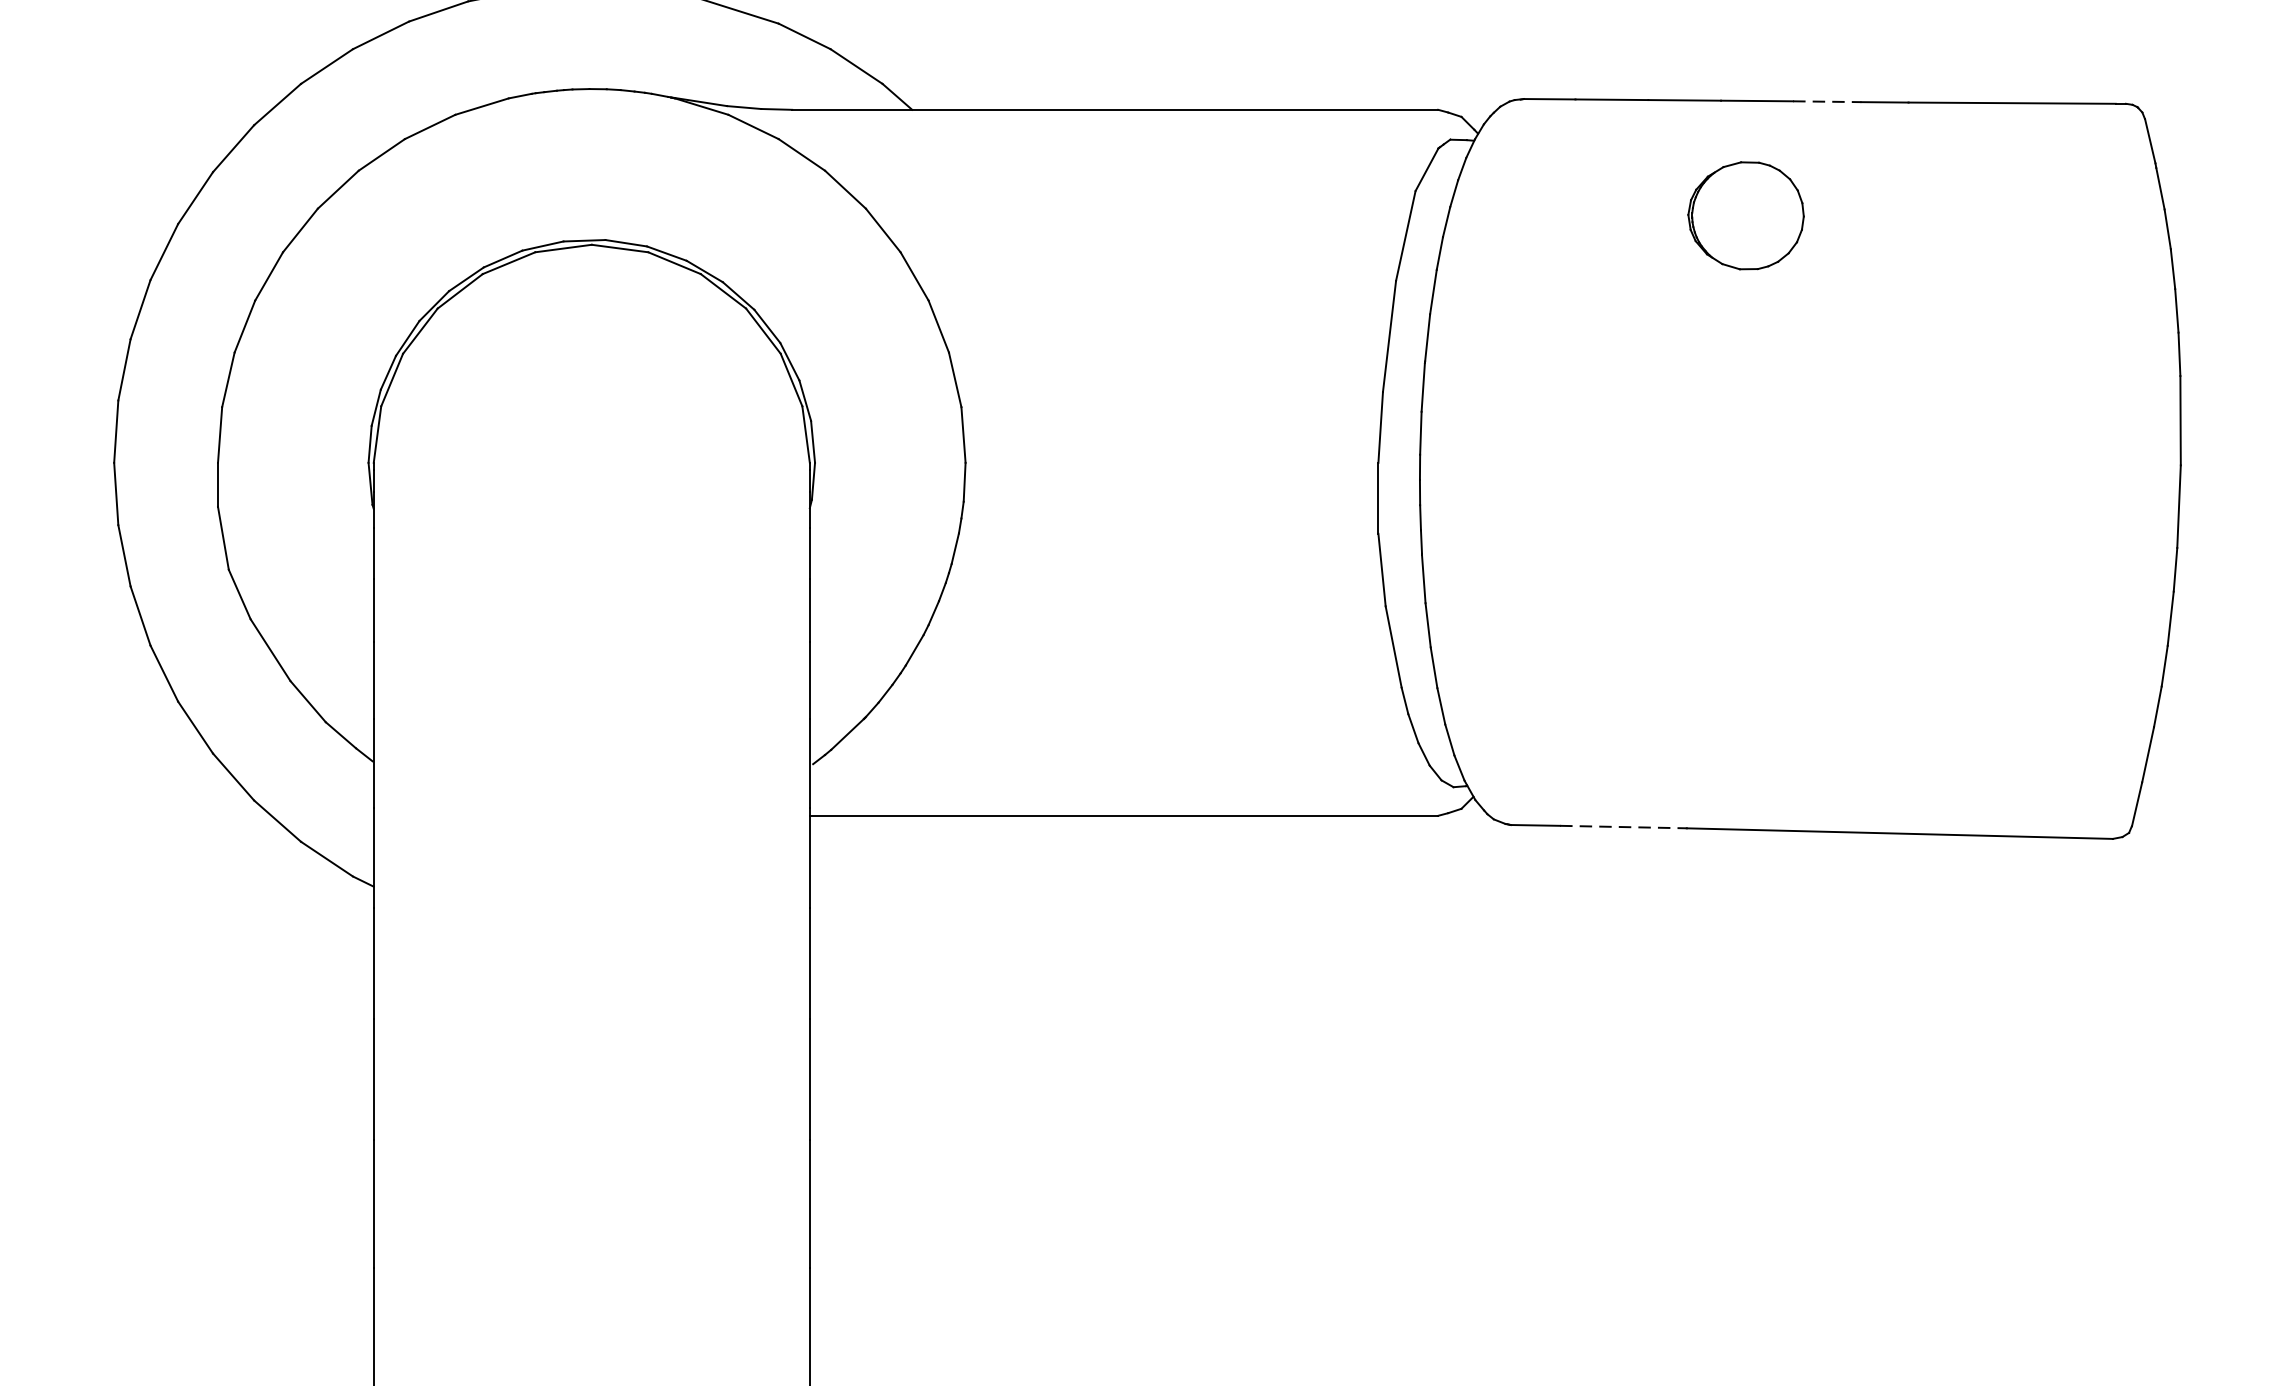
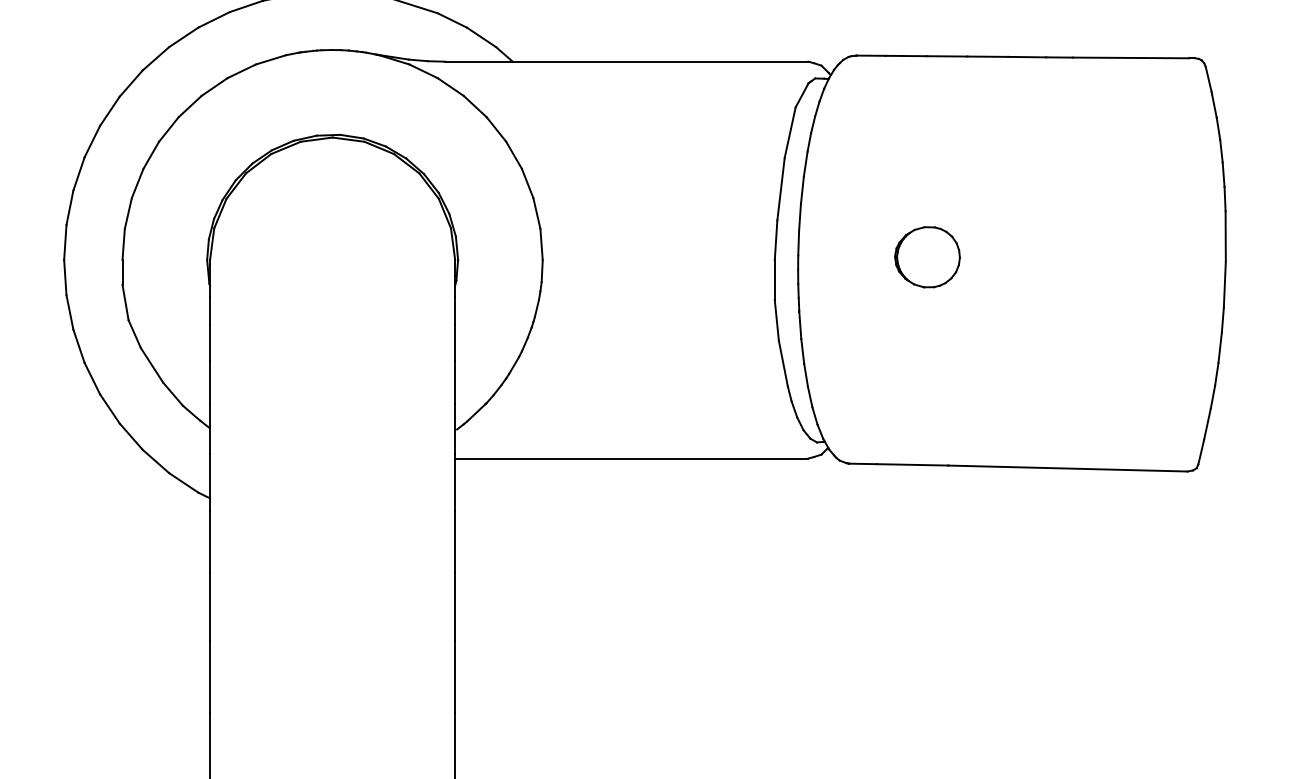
line: (1827, 102) -> (1027, 57), dashed -> solid
part: (1746, 216) -> (927, 257), moved
line: (1623, 826) -> (912, 464), dashed -> solid

